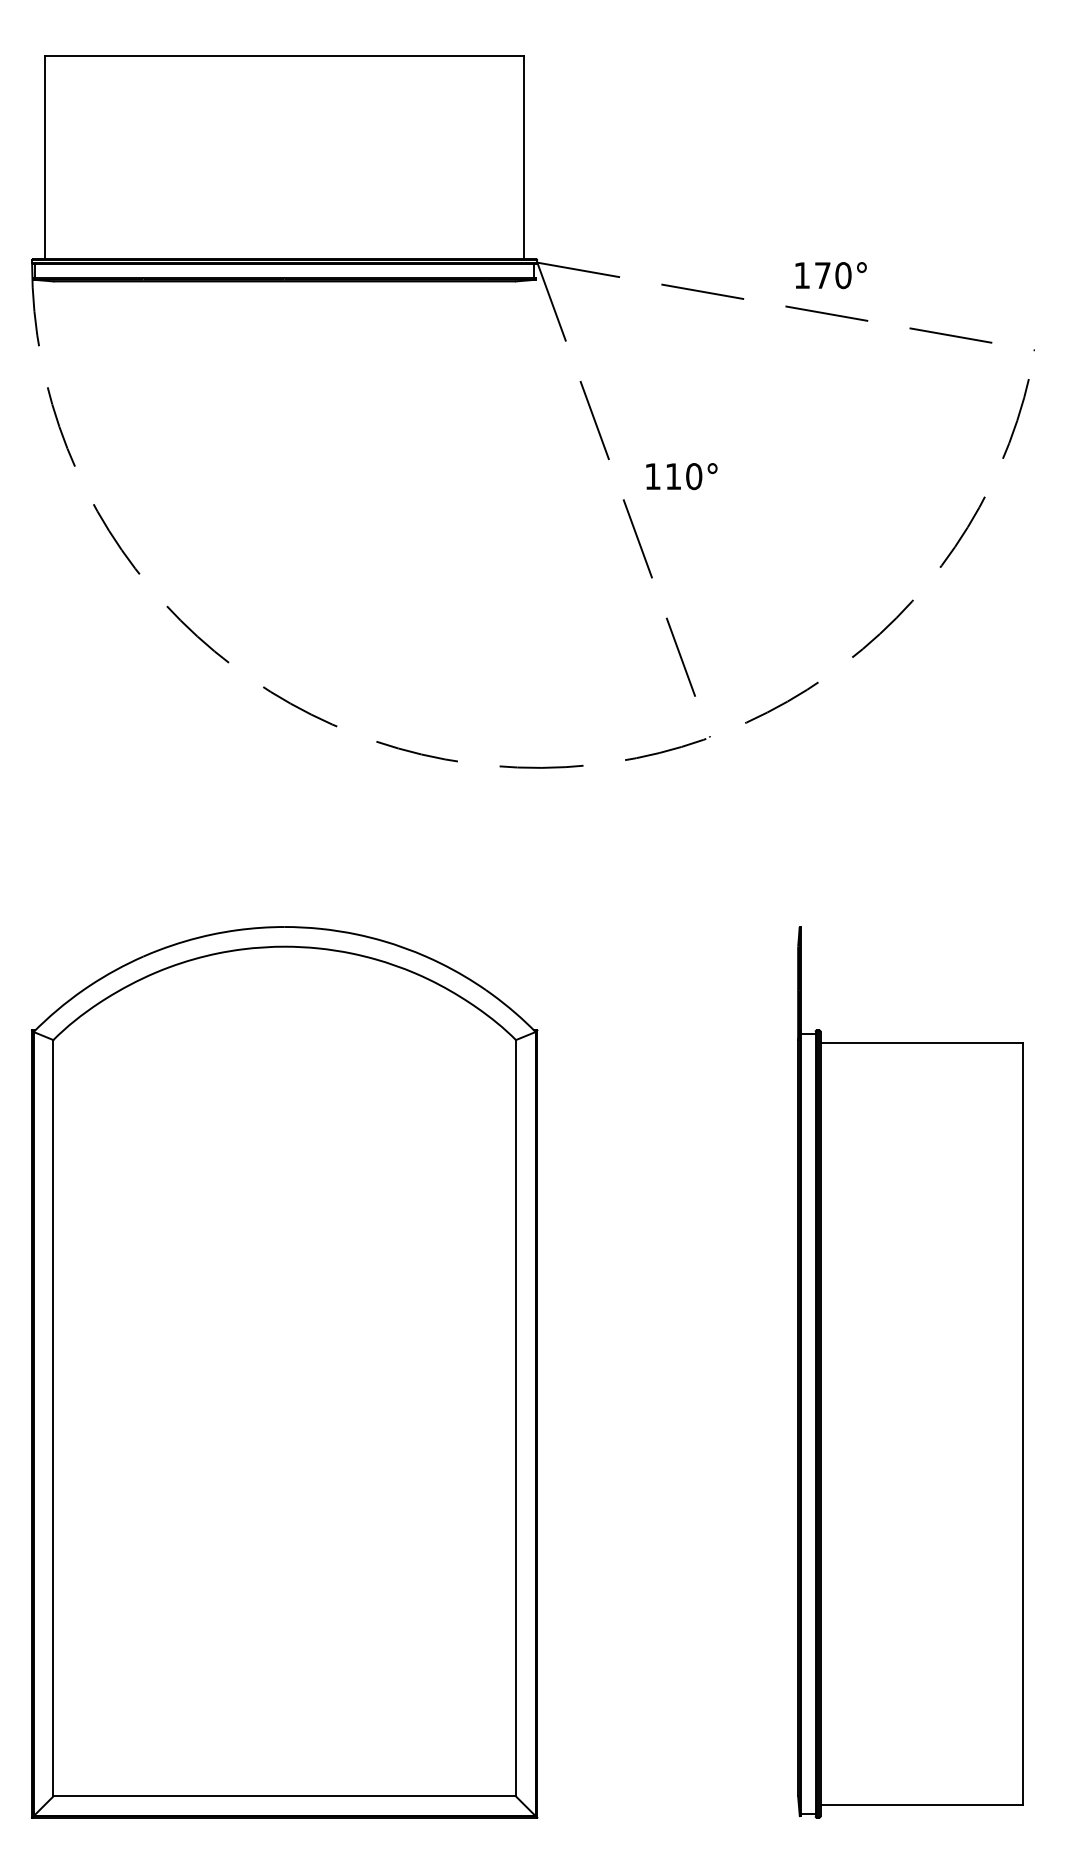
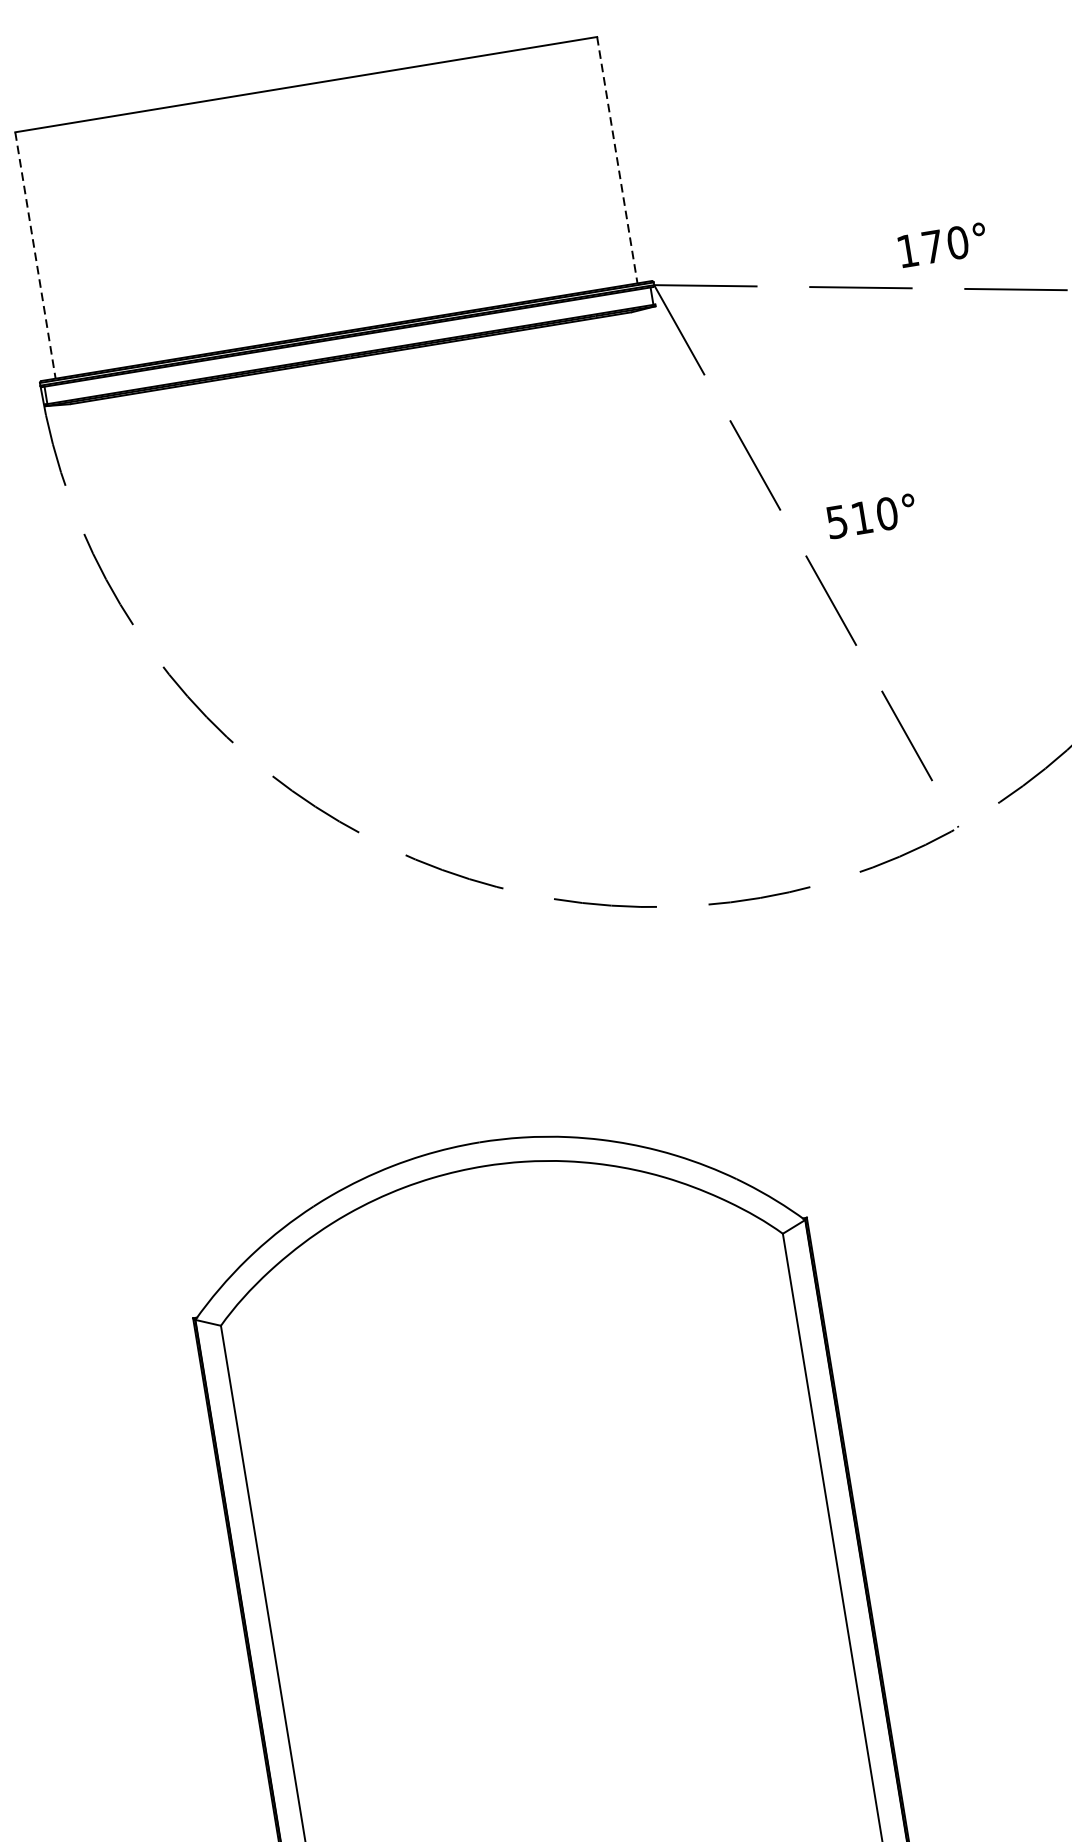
line: (45, 158) -> (36, 256), solid -> dashed
line: (524, 158) -> (617, 161), solid -> dashed
text: (830, 275) -> (942, 245), moved
text: (652, 476) -> (836, 522), 110° -> 510°

